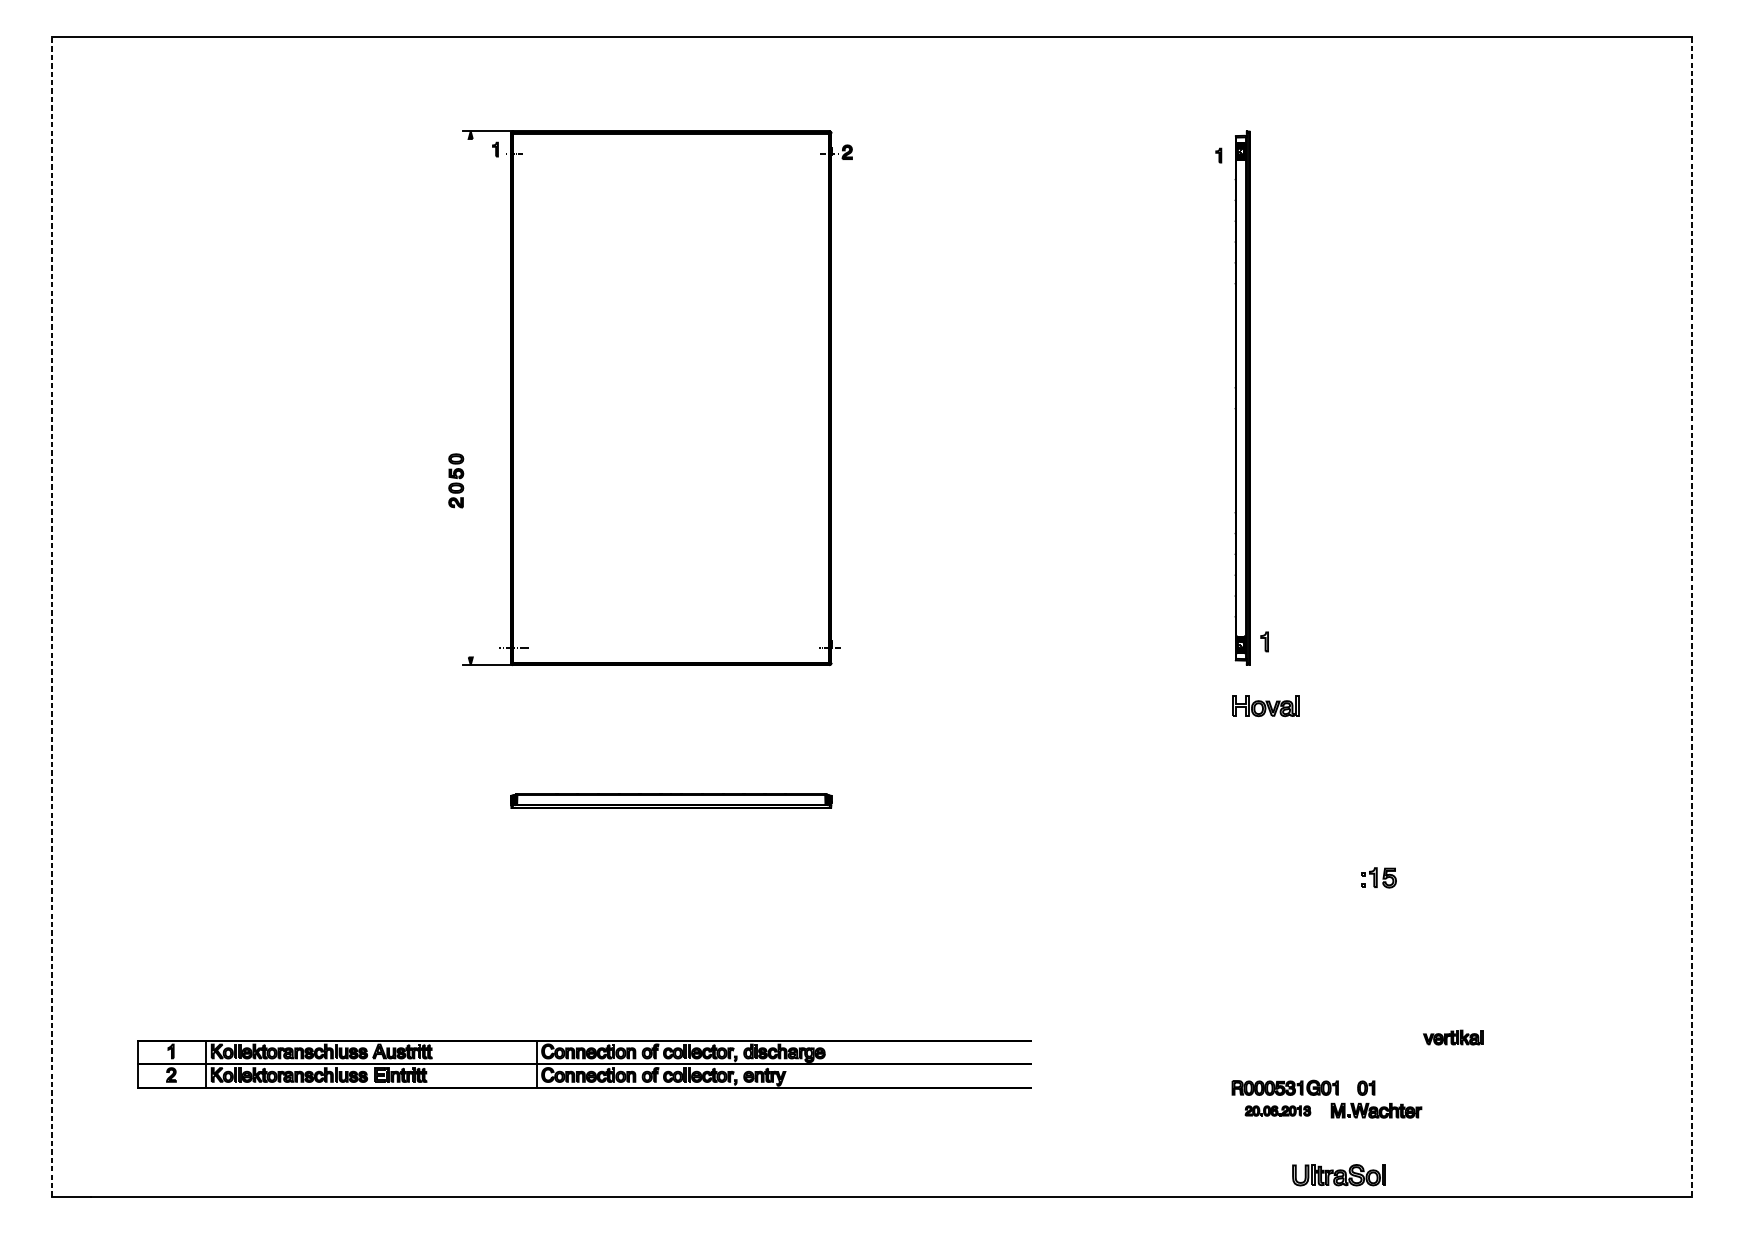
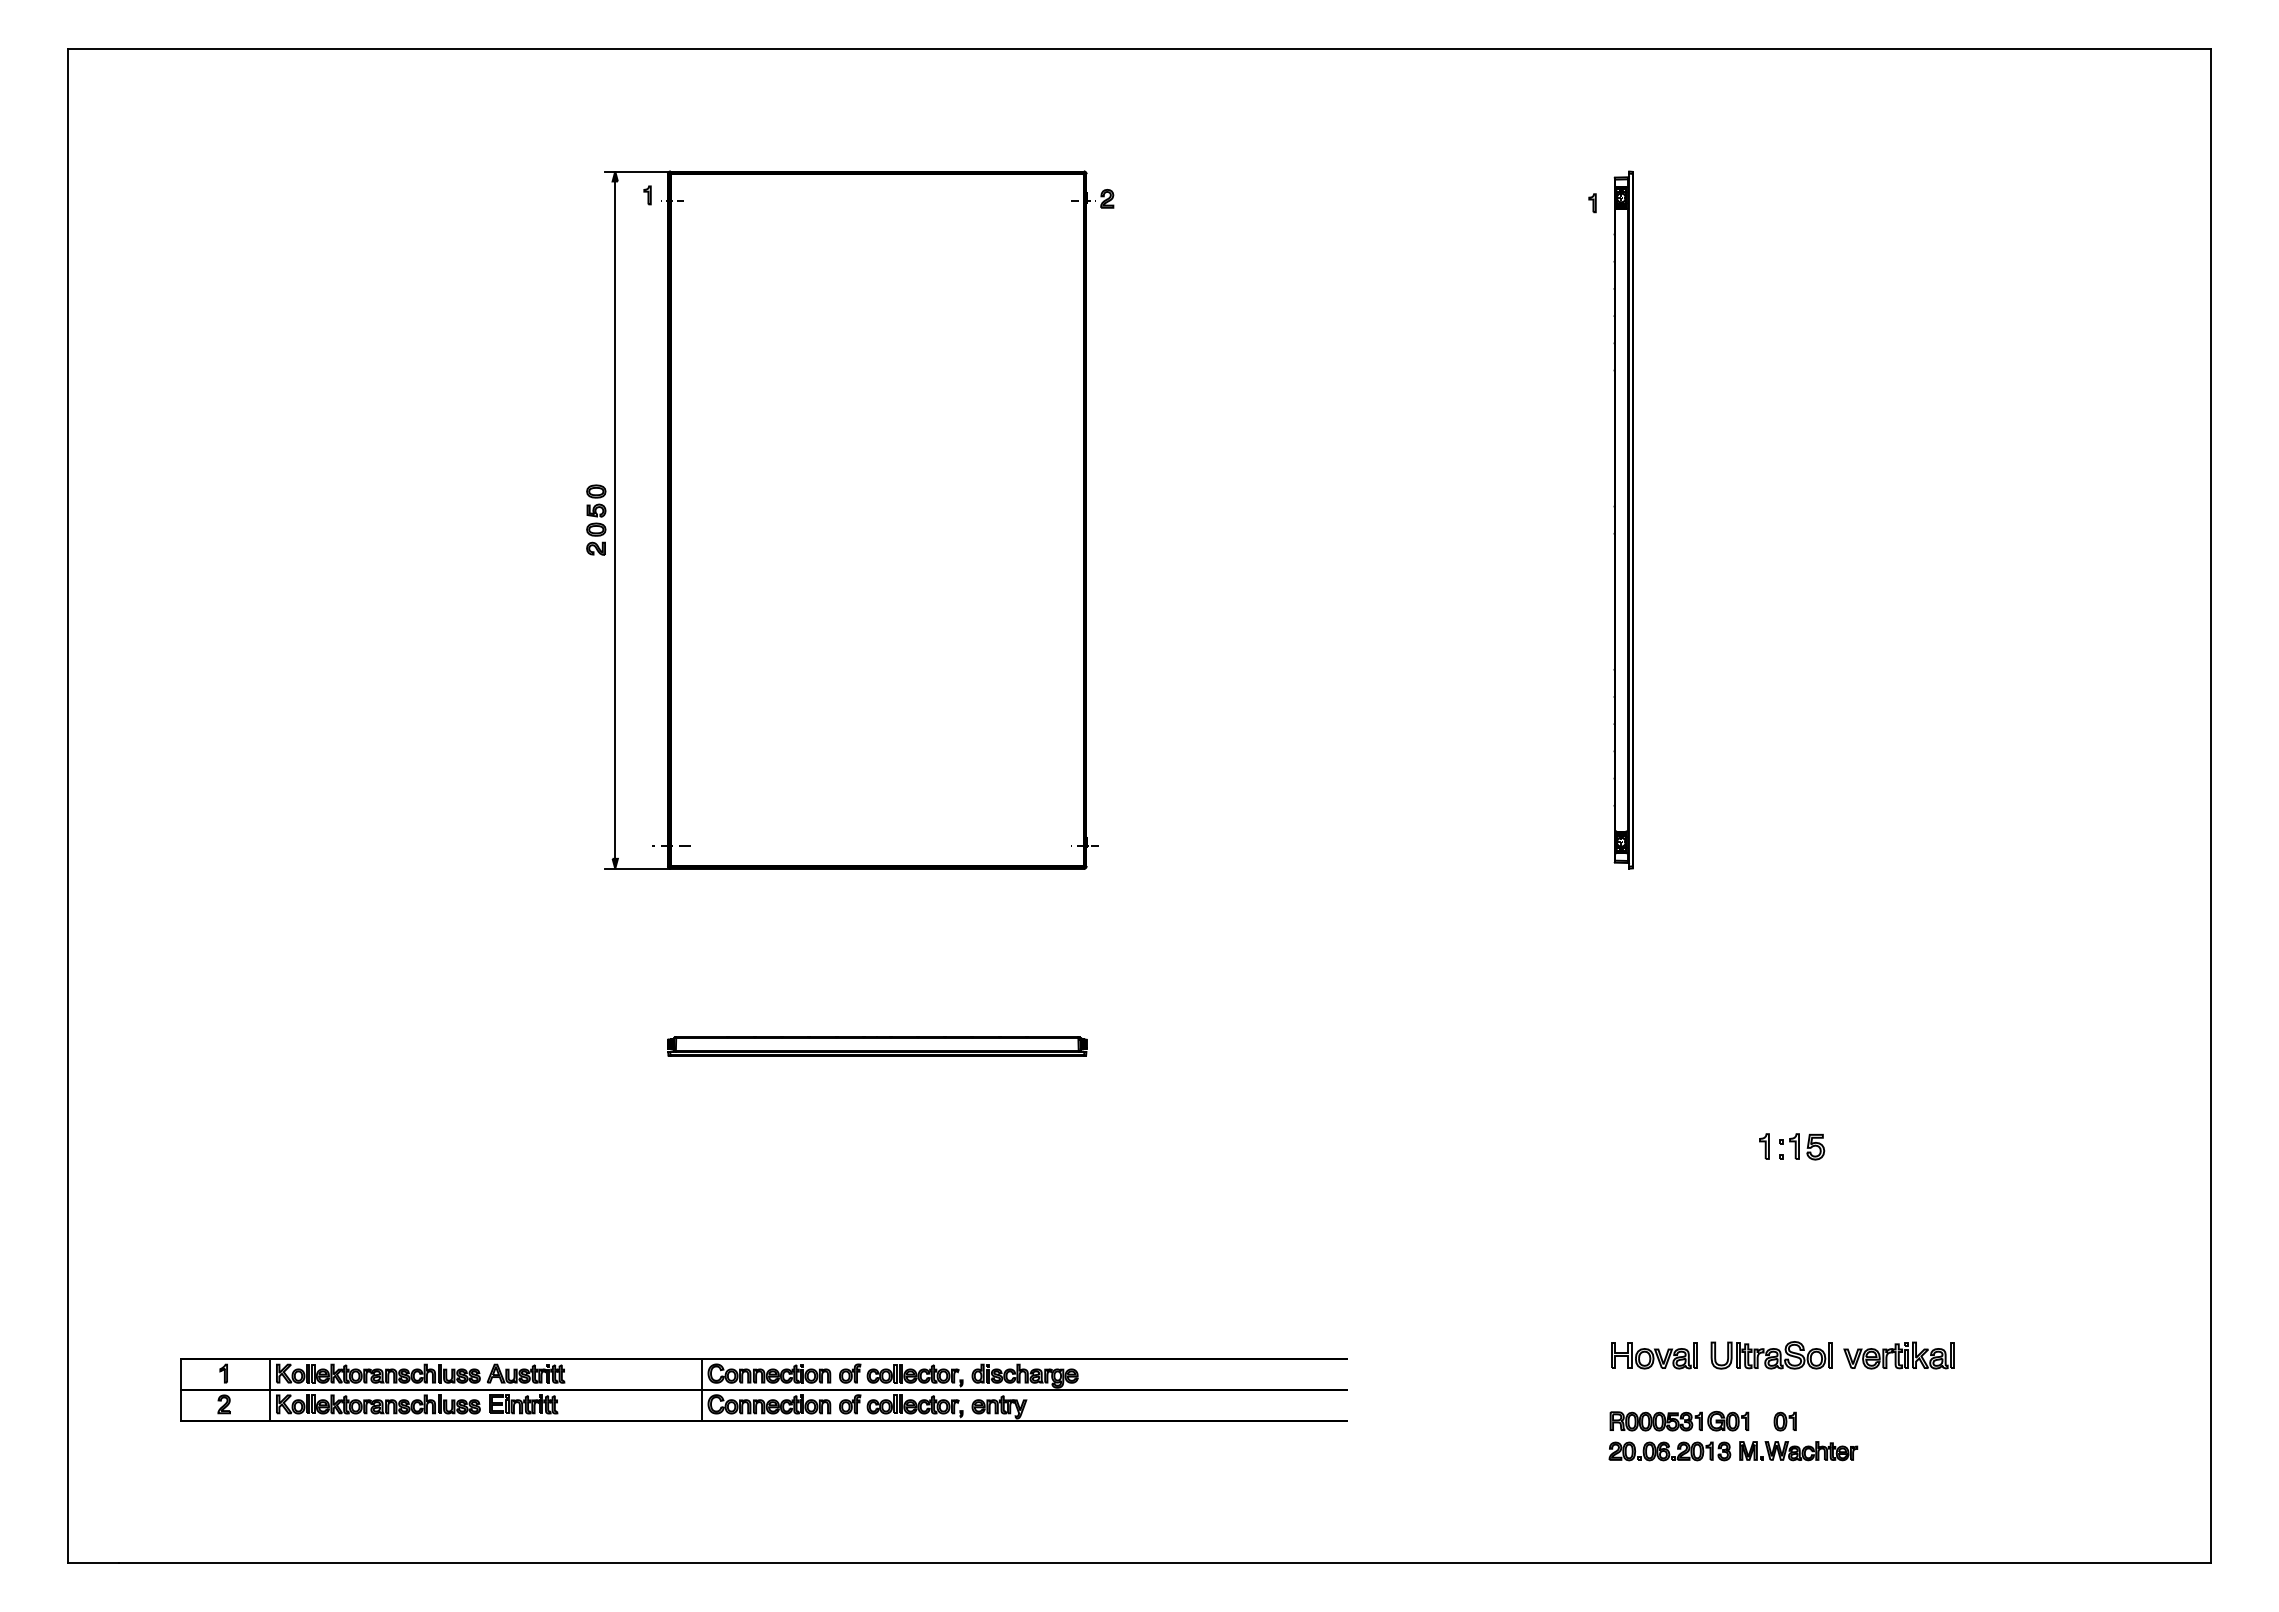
line: (470, 397) -> (615, 519), added
part: (456, 480) -> (596, 519), moved
line: (52, 616) -> (68, 805), dashed -> solid
line: (1691, 617) -> (2210, 806), dashed -> solid
part: (1264, 641) -> (1764, 1146), moved
part: (1266, 706) -> (1654, 1355), moved
part: (1452, 1037) -> (1898, 1355), size x1.43
part: (1277, 1111) -> (1669, 1451), size x1.43
part: (1338, 1175) -> (1771, 1355), moved

